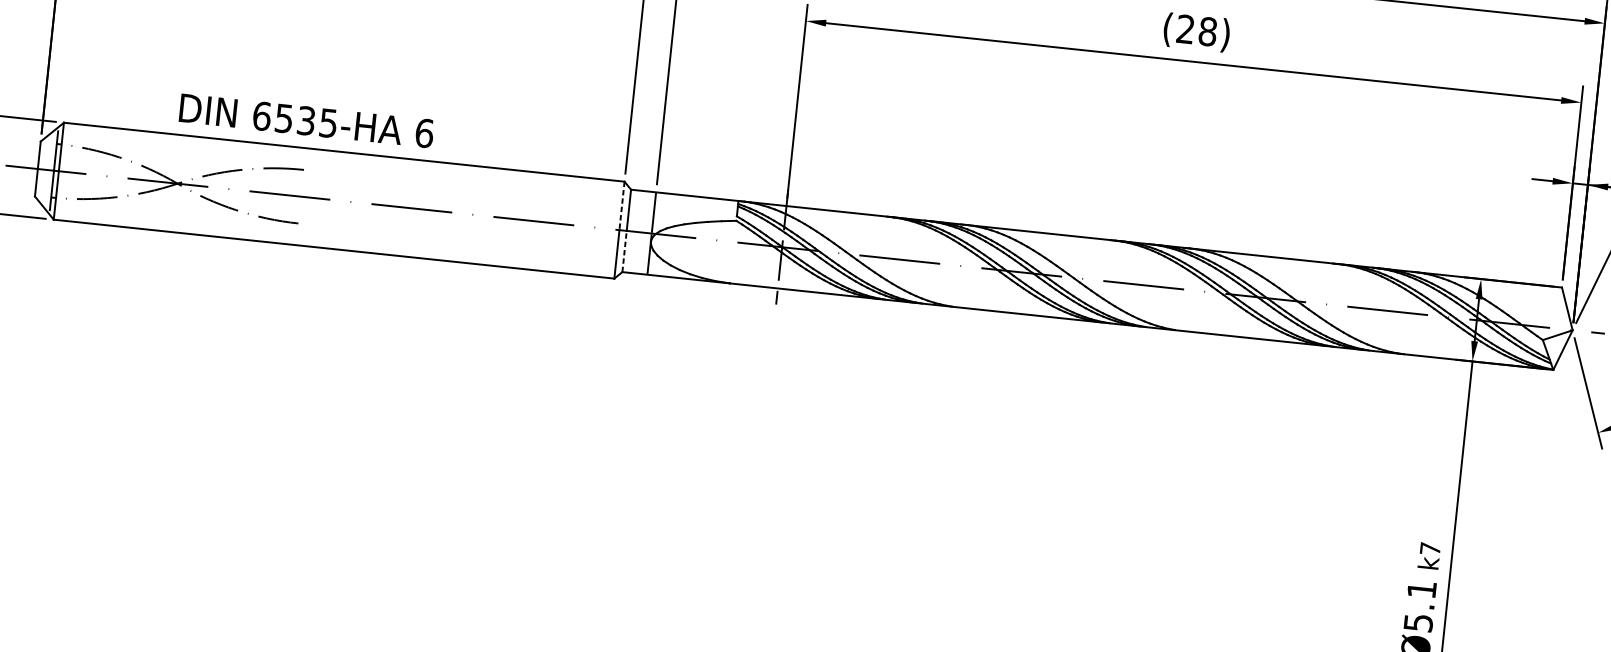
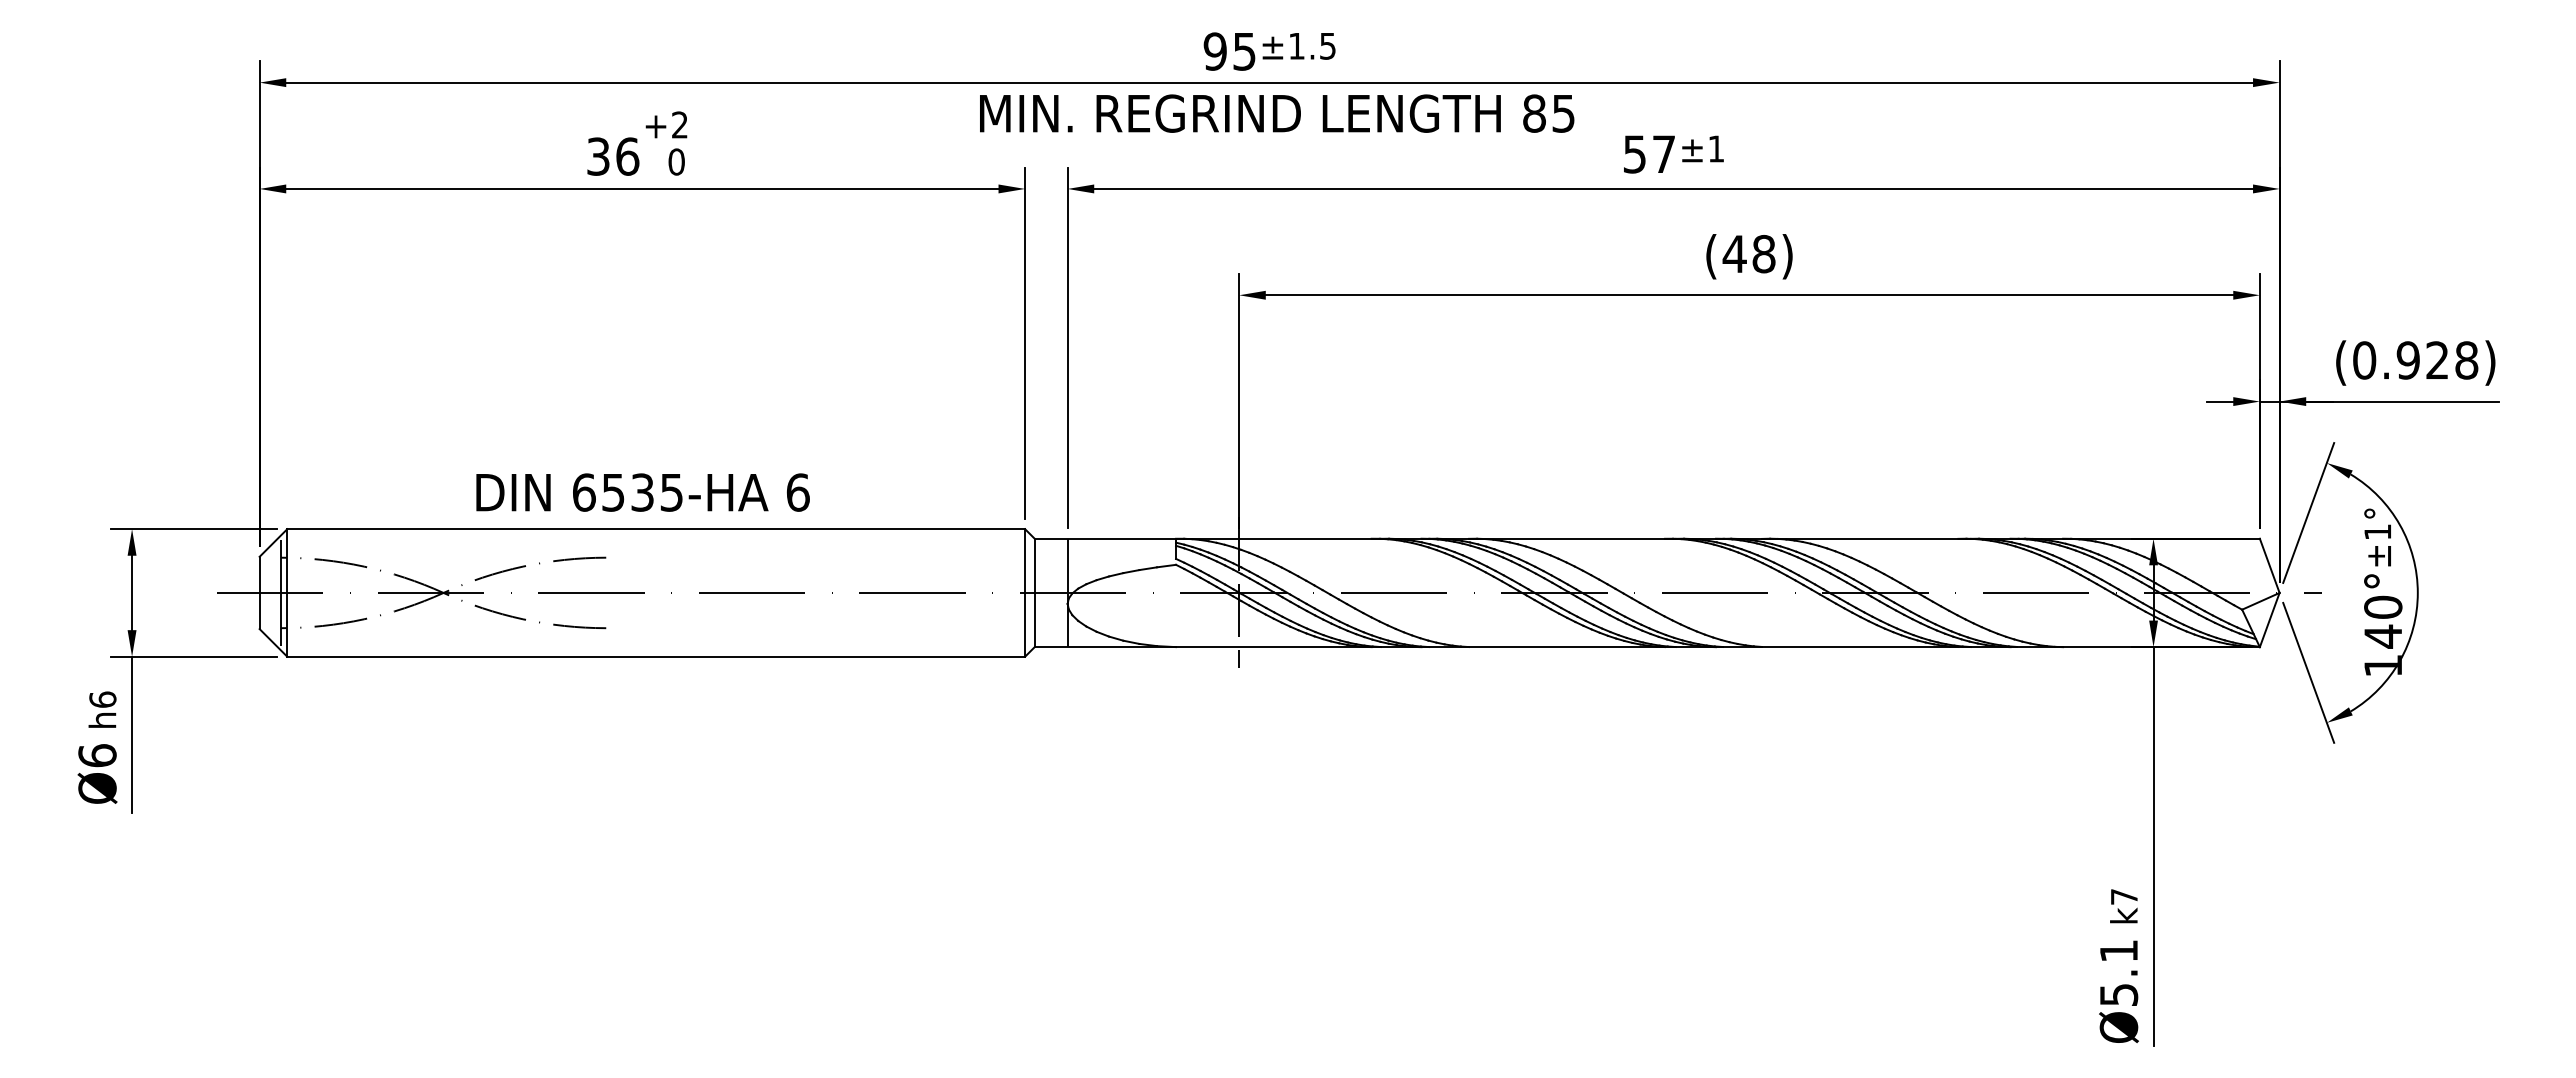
text: (1185, 28) -> (1734, 253), (28) -> (48)
text: (306, 120) -> (642, 492), moved
line: (622, 206) -> (1025, 561), dashed -> solid
line: (624, 251) -> (1034, 619), dashed -> solid

